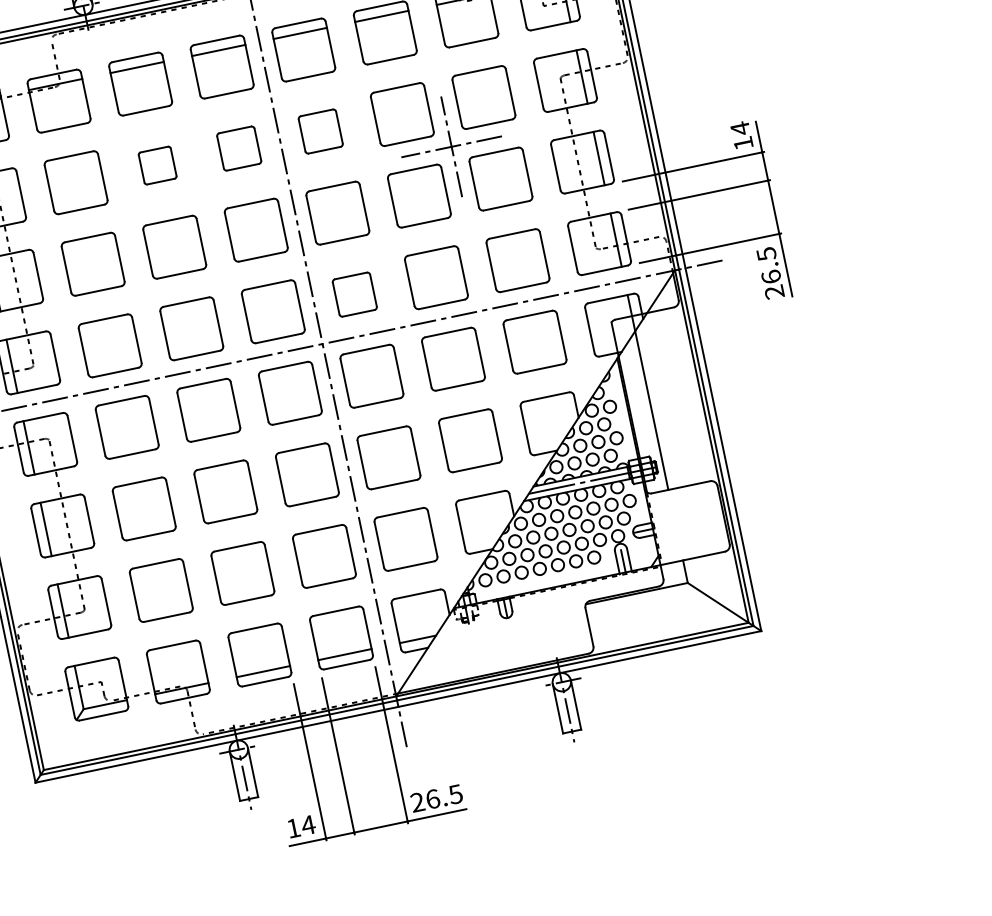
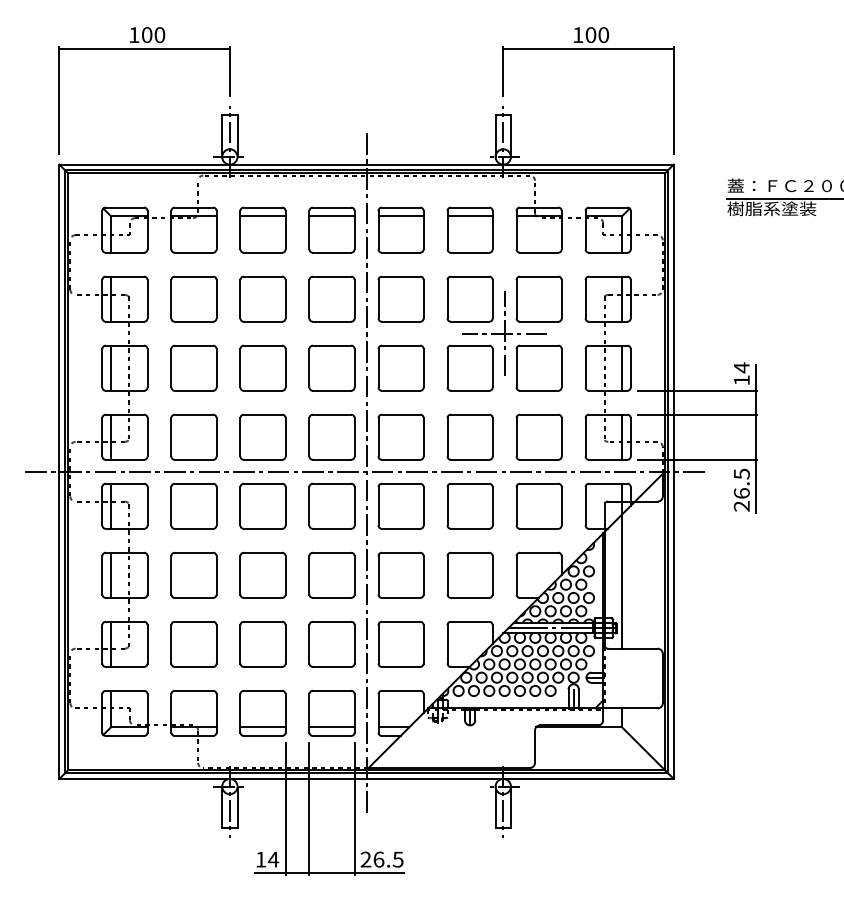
part: (319, 130) -> (400, 298), size x1.43
part: (238, 147) -> (331, 298), size x1.43
part: (156, 165) -> (262, 298), size x1.67
part: (354, 293) -> (400, 436), size x1.43

